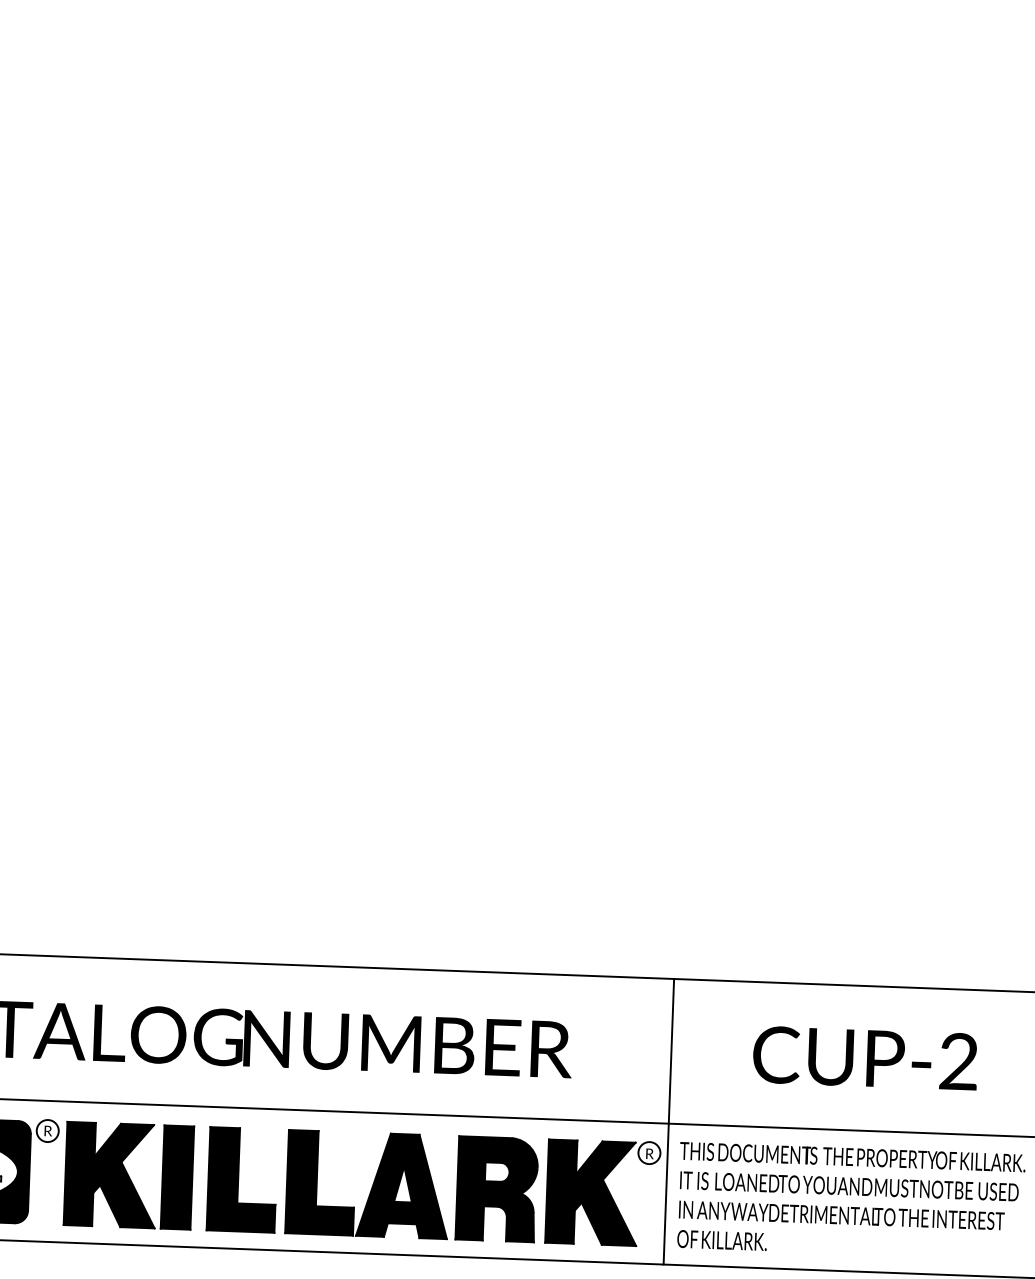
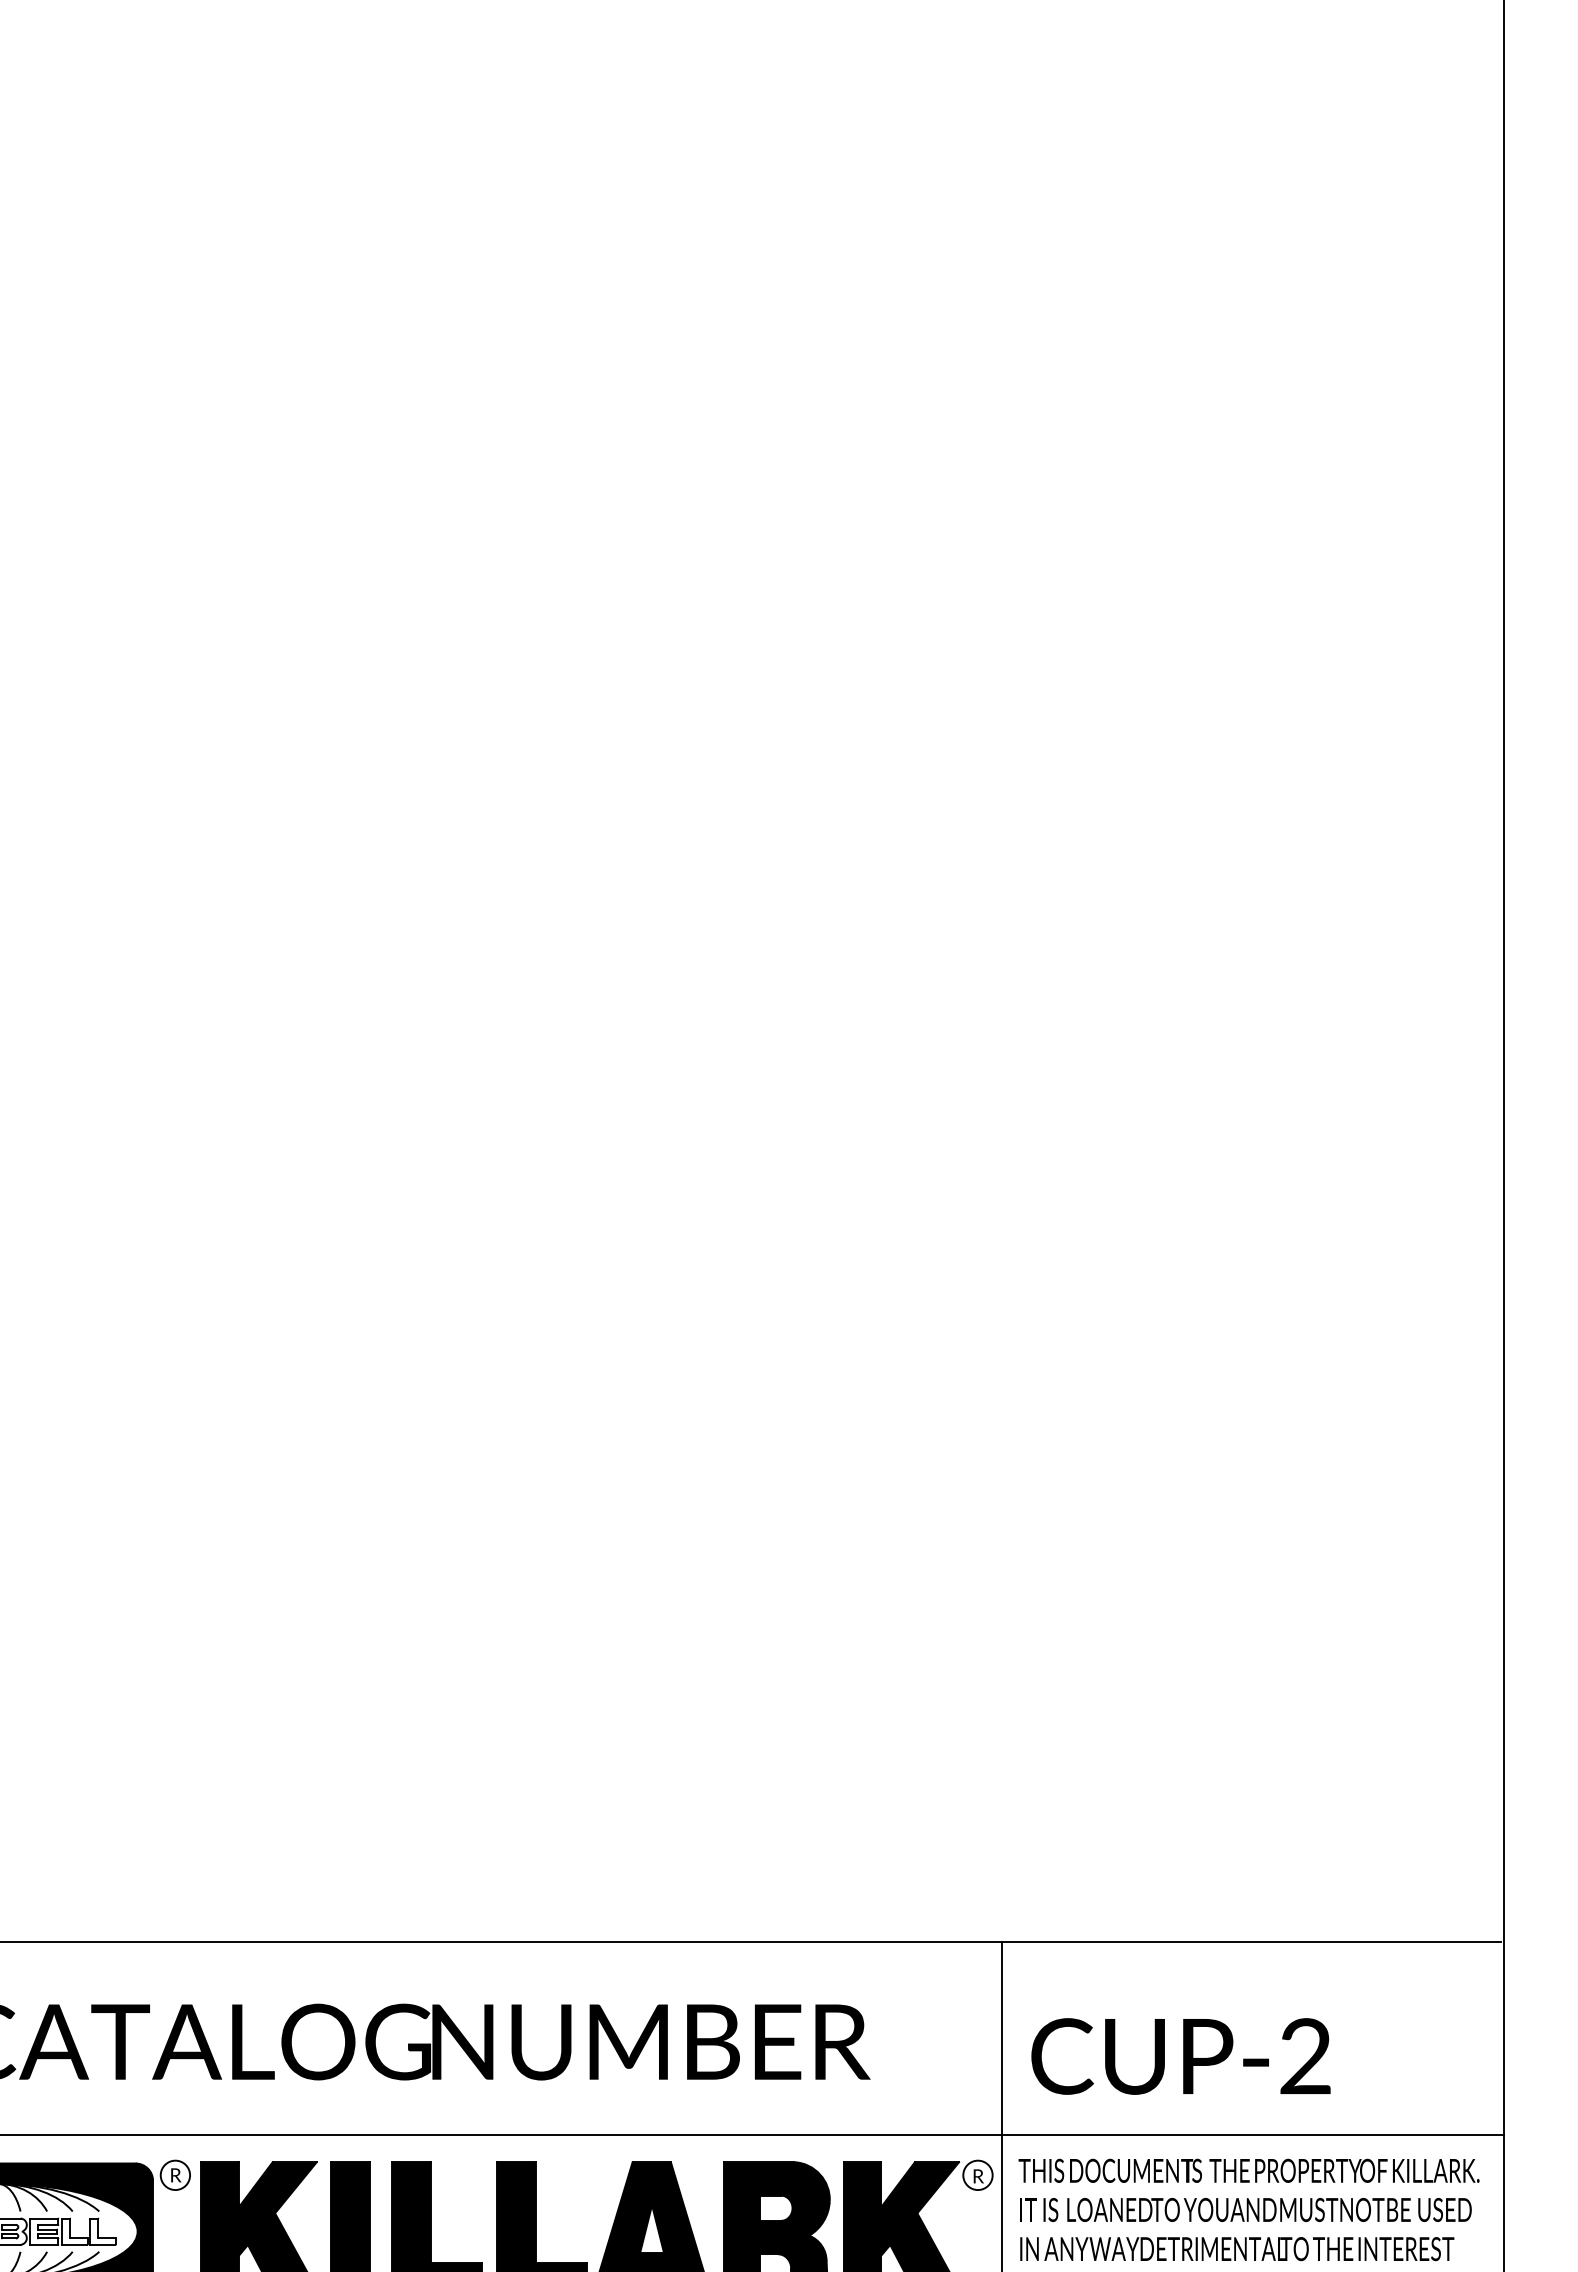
text: (865, 1058) -> (1180, 2056), moved

